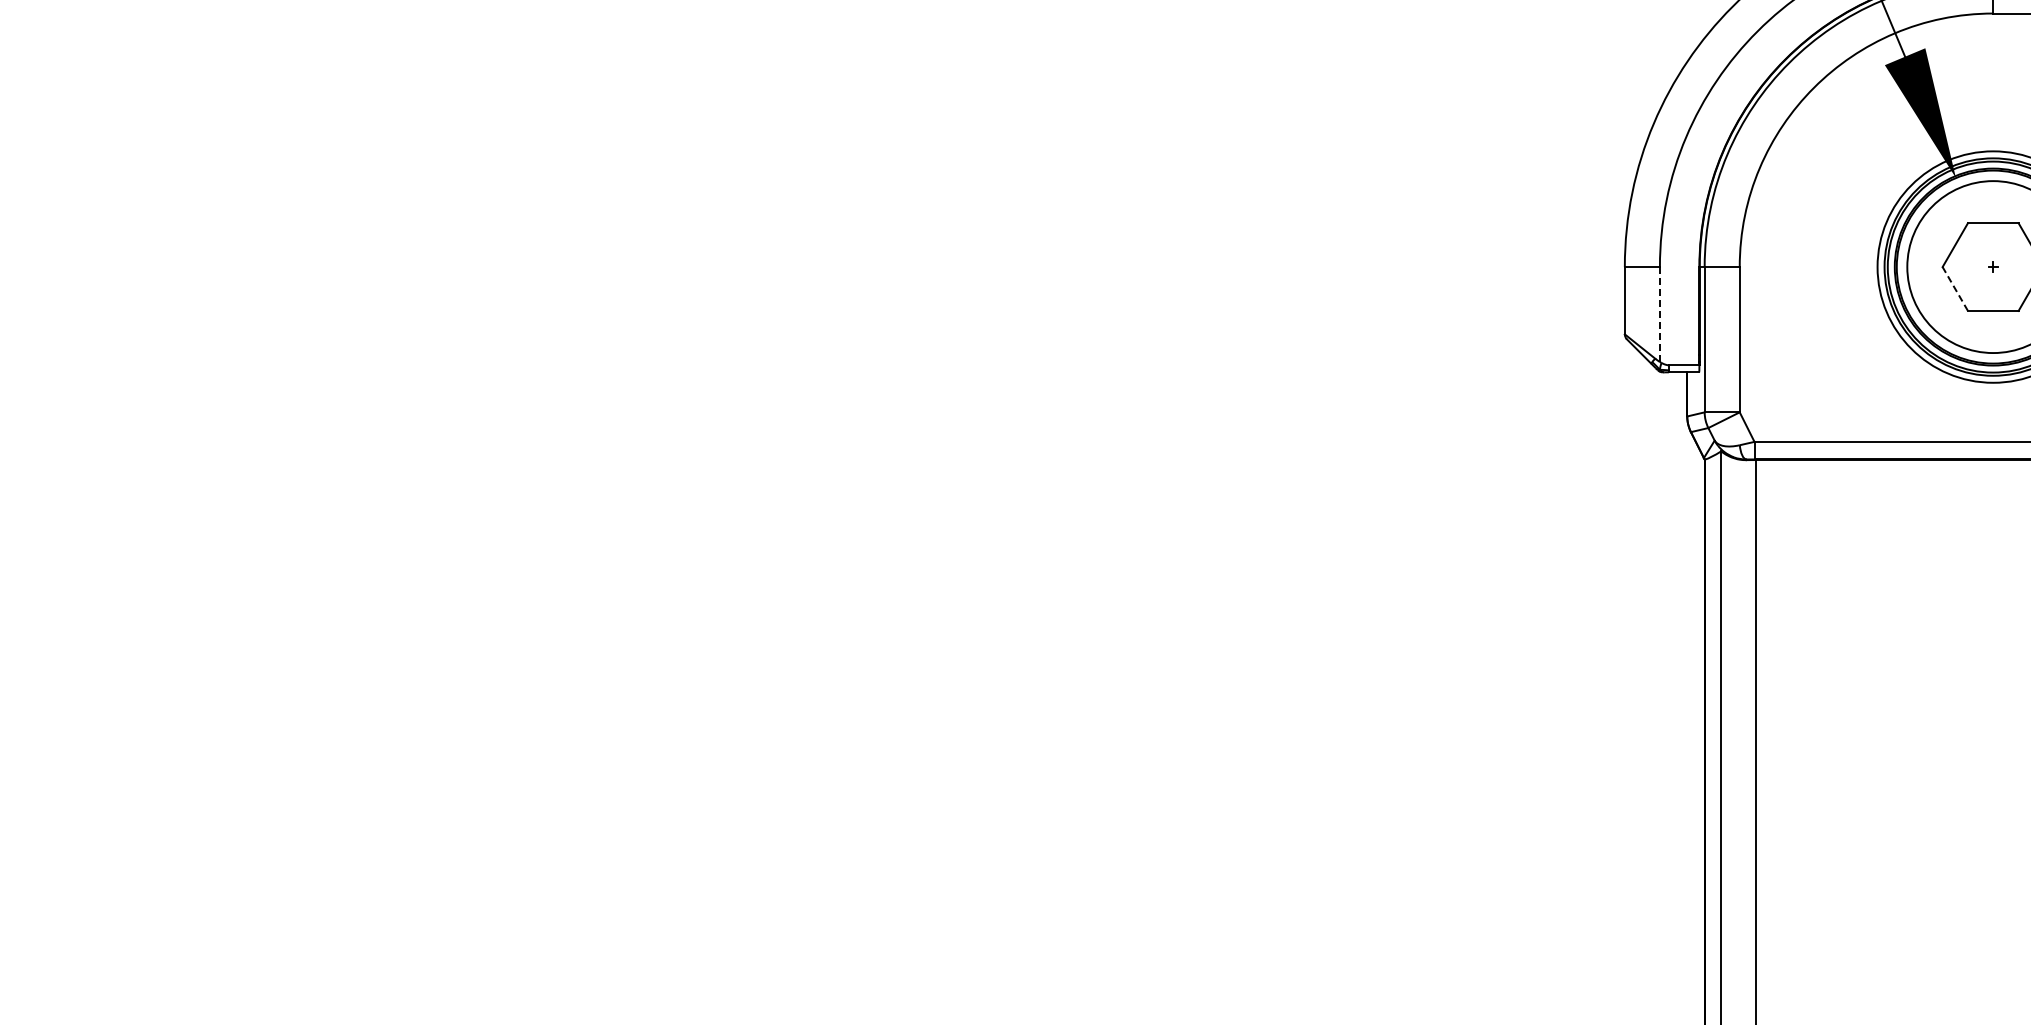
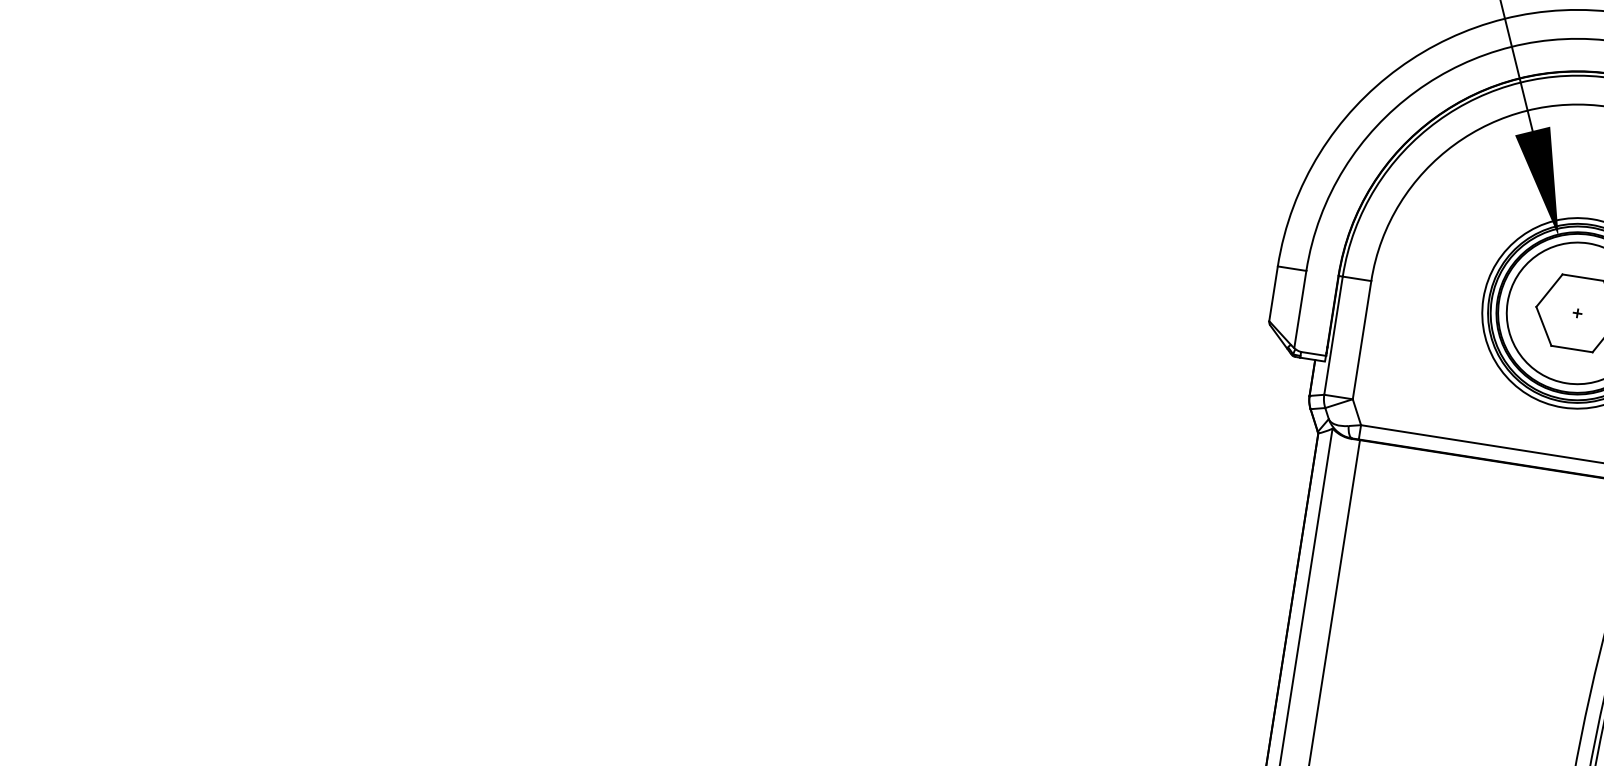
line: (1955, 288) -> (1544, 325), dashed -> solid
line: (1659, 314) -> (1299, 309), dashed -> solid

